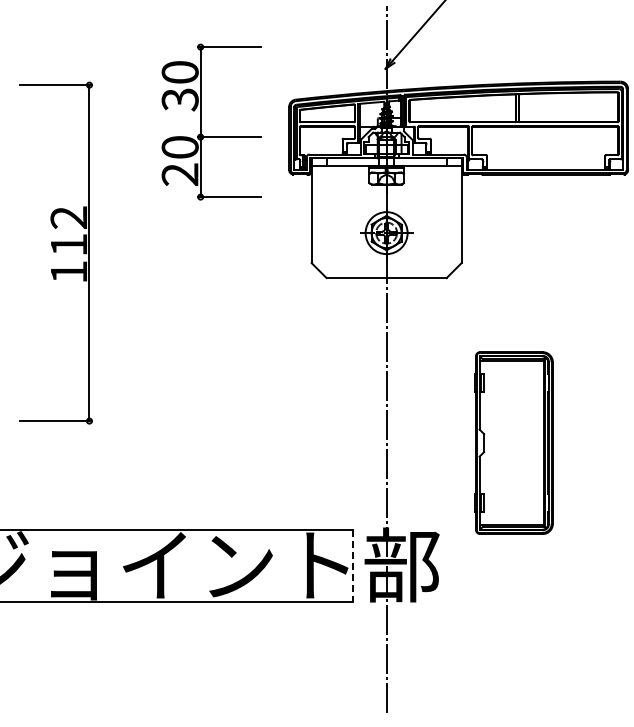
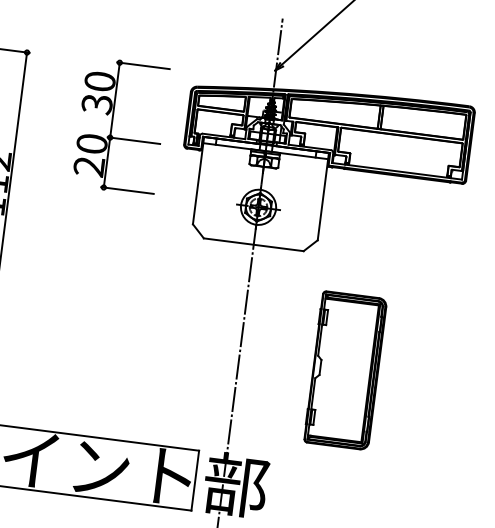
part: (201, 121) -> (112, 124), moved
part: (513, 442) -> (344, 370), moved
line: (353, 565) -> (195, 480), dashed -> solid

